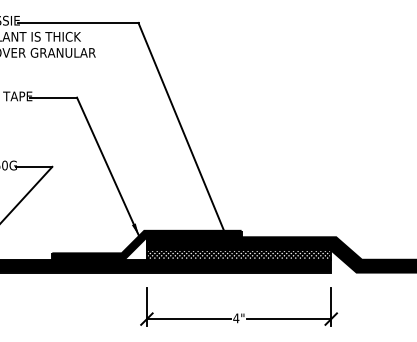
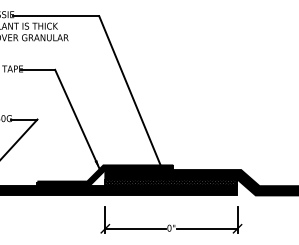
text: (236, 318) -> (169, 228), 4" -> 0"

